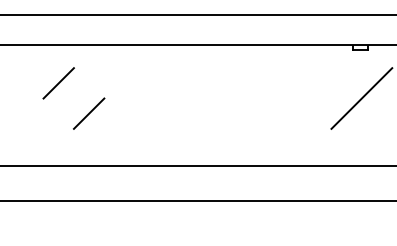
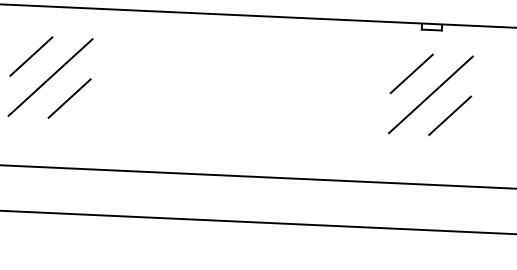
line: (346, 83) -> (411, 74), added
line: (73, 98) -> (49, 77), added
line: (376, 113) -> (449, 115), added

